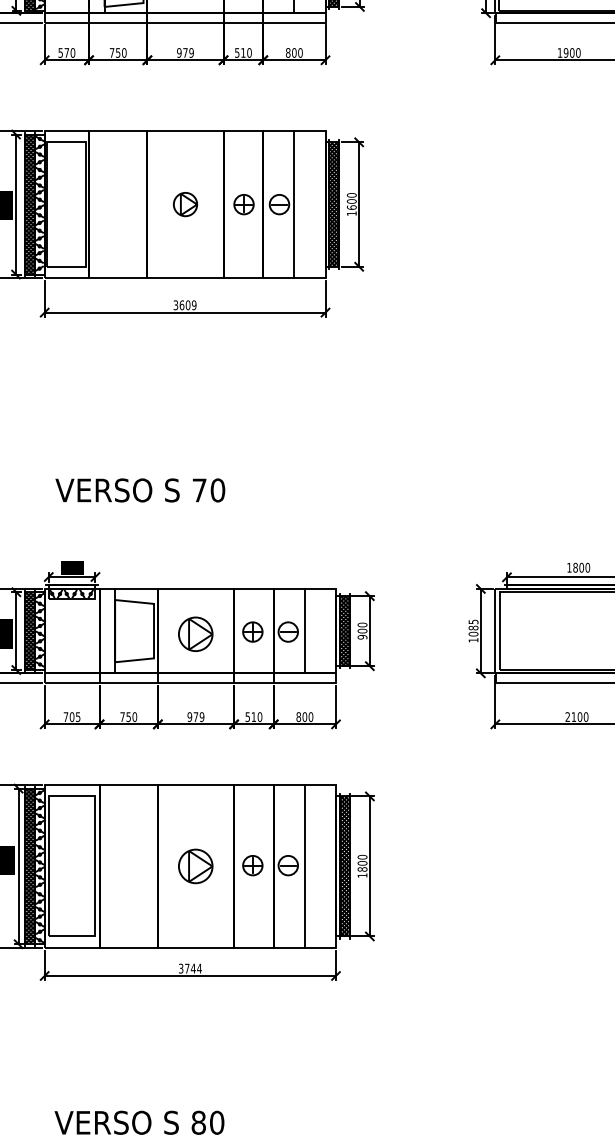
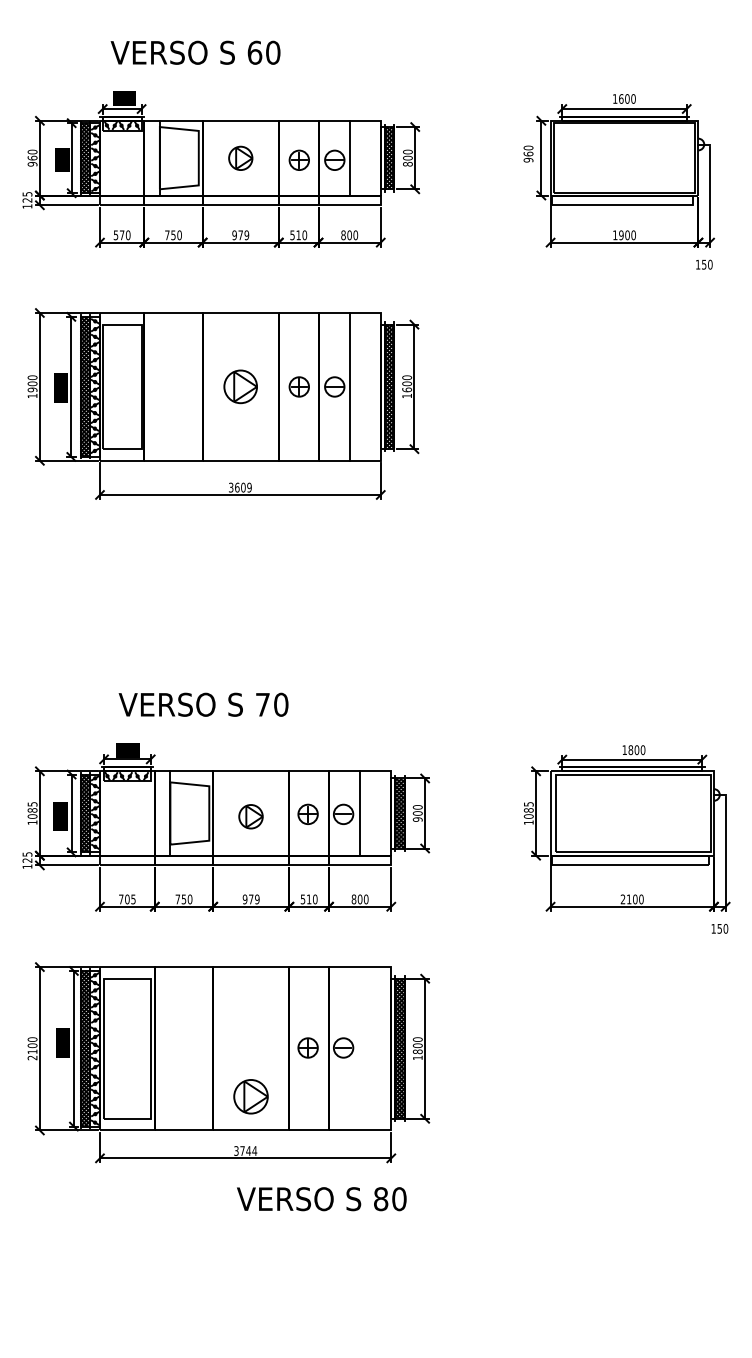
part: (185, 204) -> (240, 386), size x1.4
text: (140, 490) -> (203, 704), moved
part: (195, 634) -> (250, 816), size x0.7
part: (195, 866) -> (250, 1096), moved
line: (305, 866) -> (360, 1048), removed
text: (139, 1123) -> (321, 1199), moved

